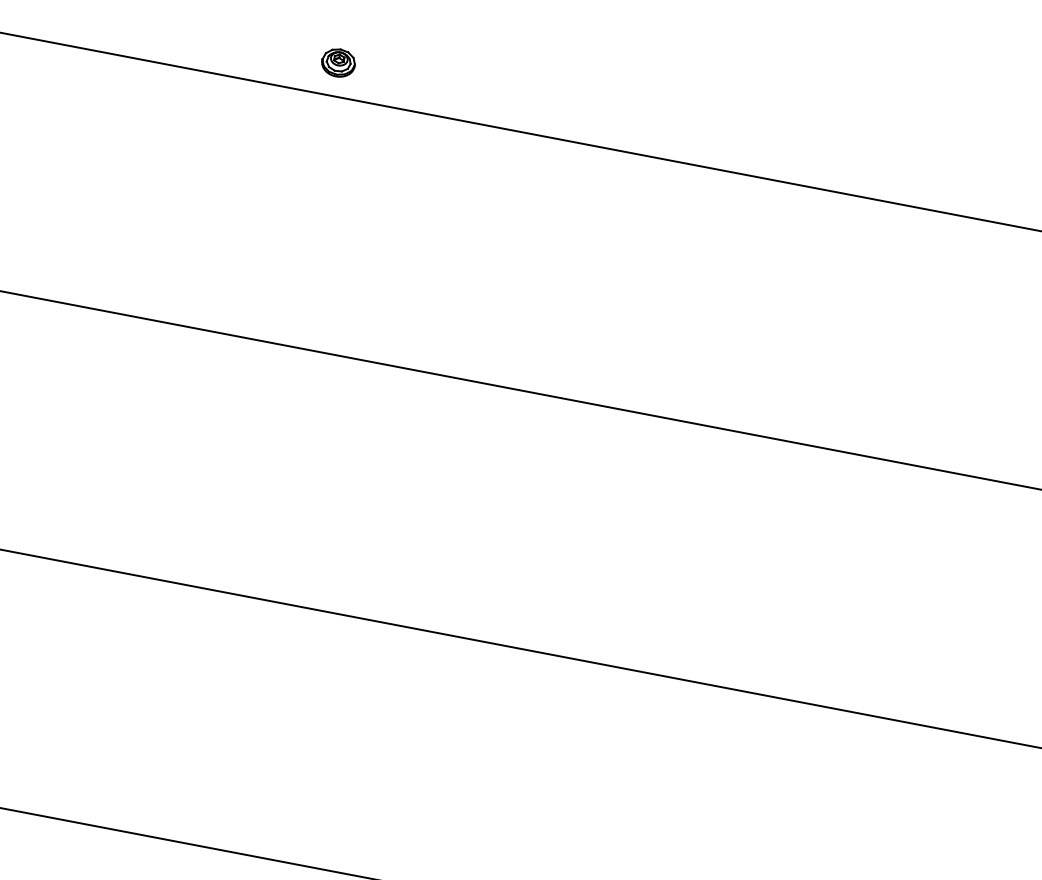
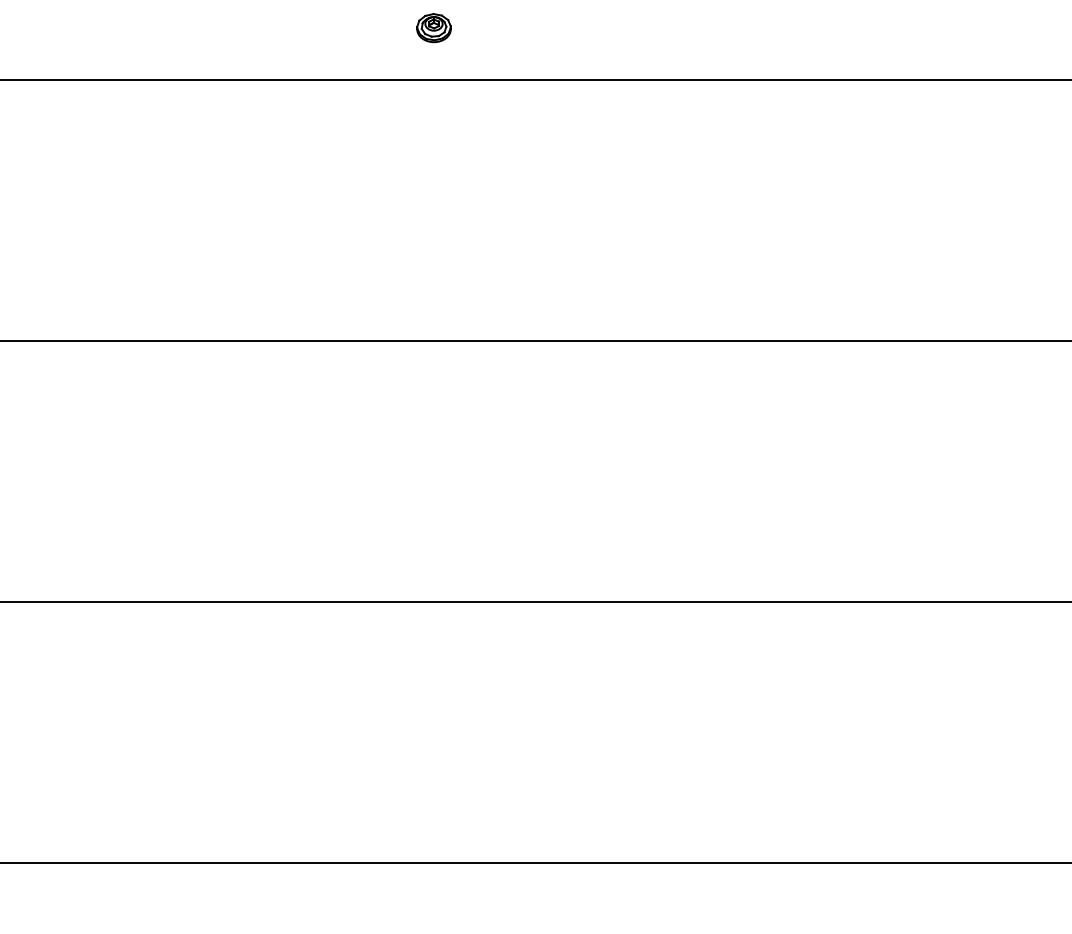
part: (337, 63) -> (433, 28), moved

